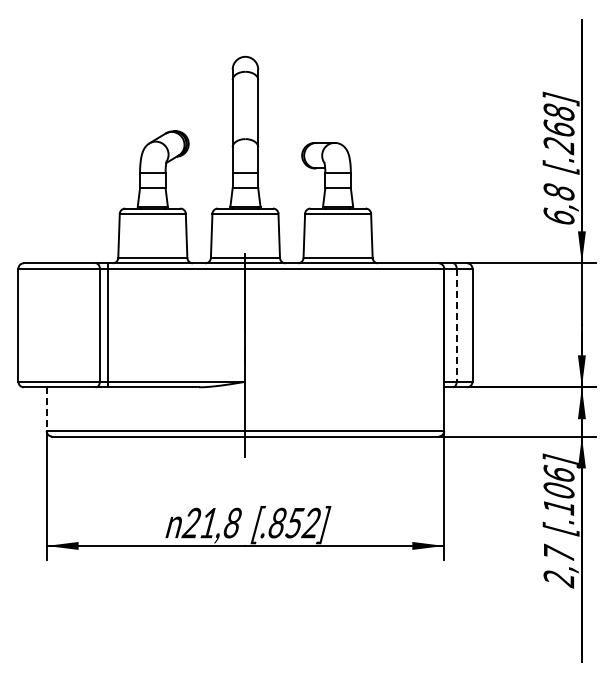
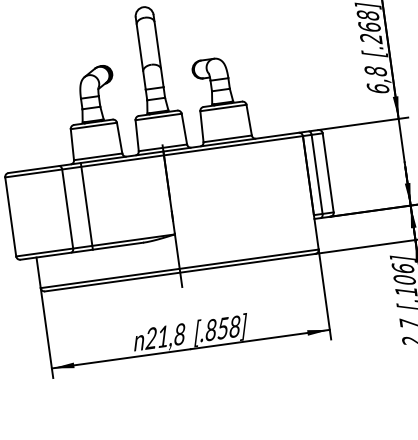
line: (108, 325) -> (87, 206), moved
line: (456, 325) -> (317, 174), dashed -> solid
line: (46, 409) -> (38, 273), dashed -> solid
text: (310, 524) -> (234, 327), [.852] -> [.858]

